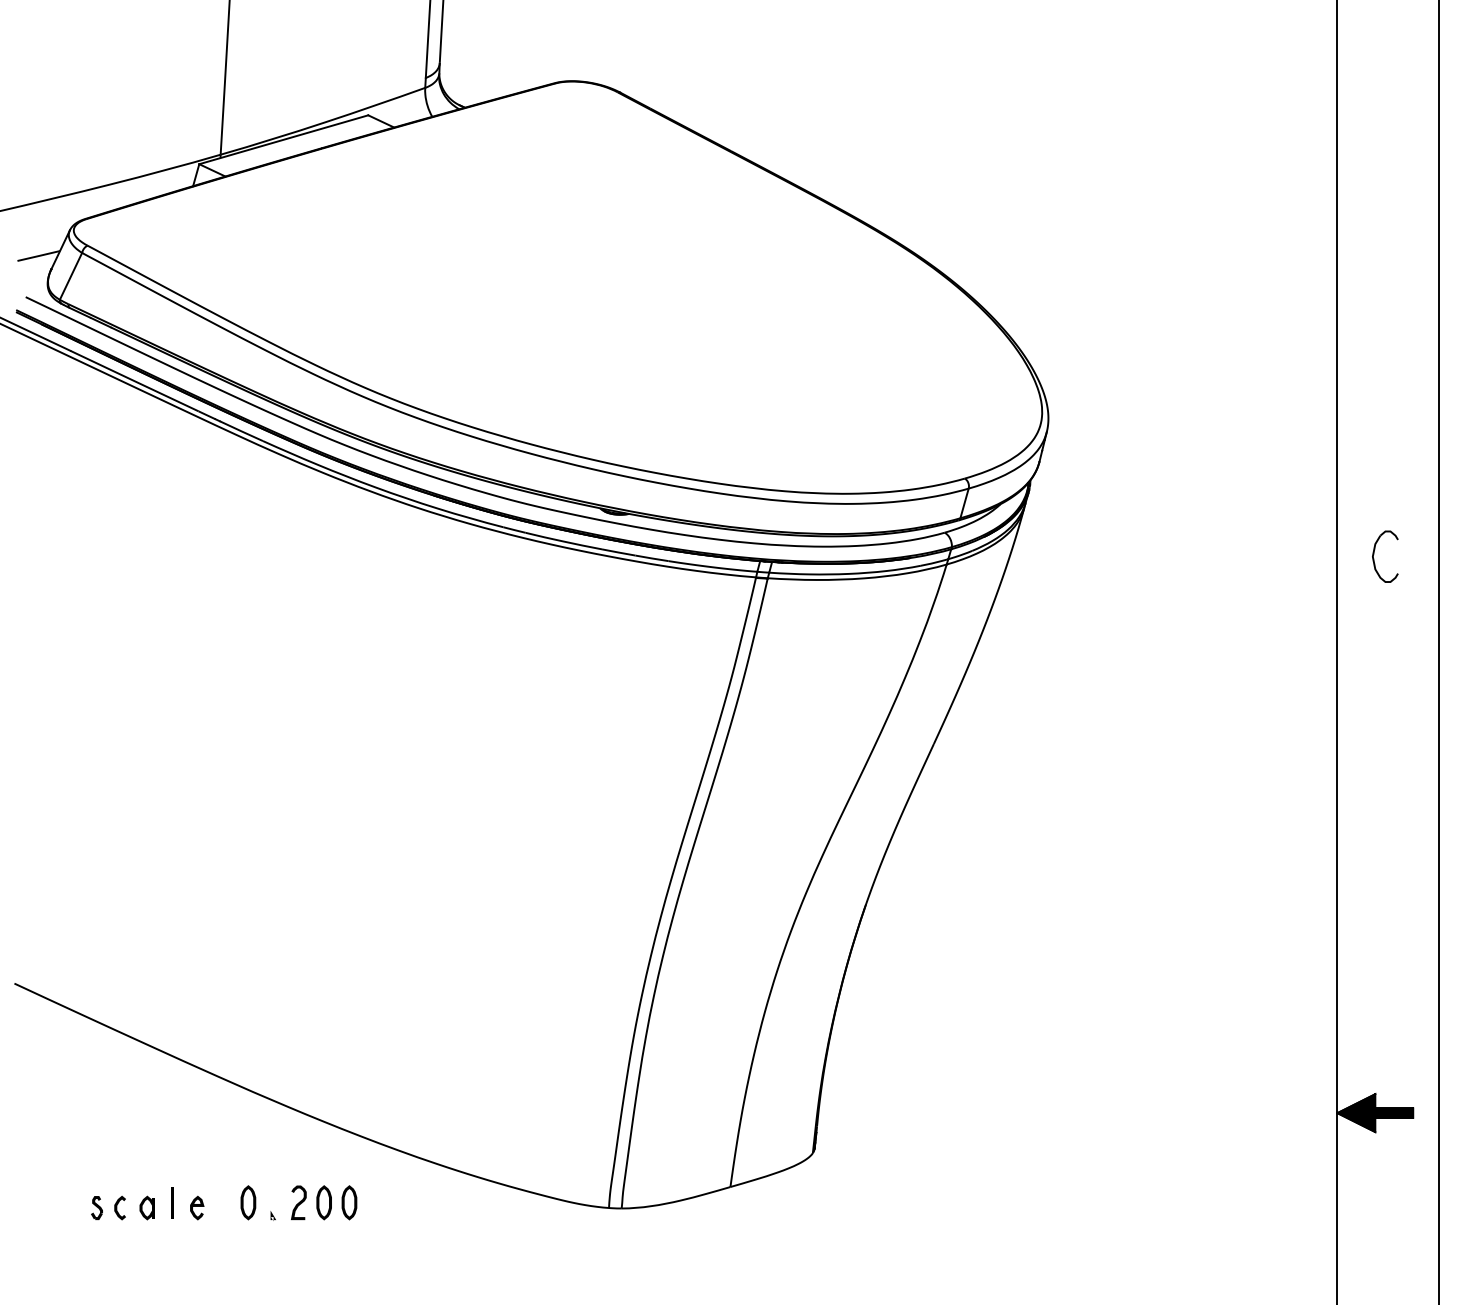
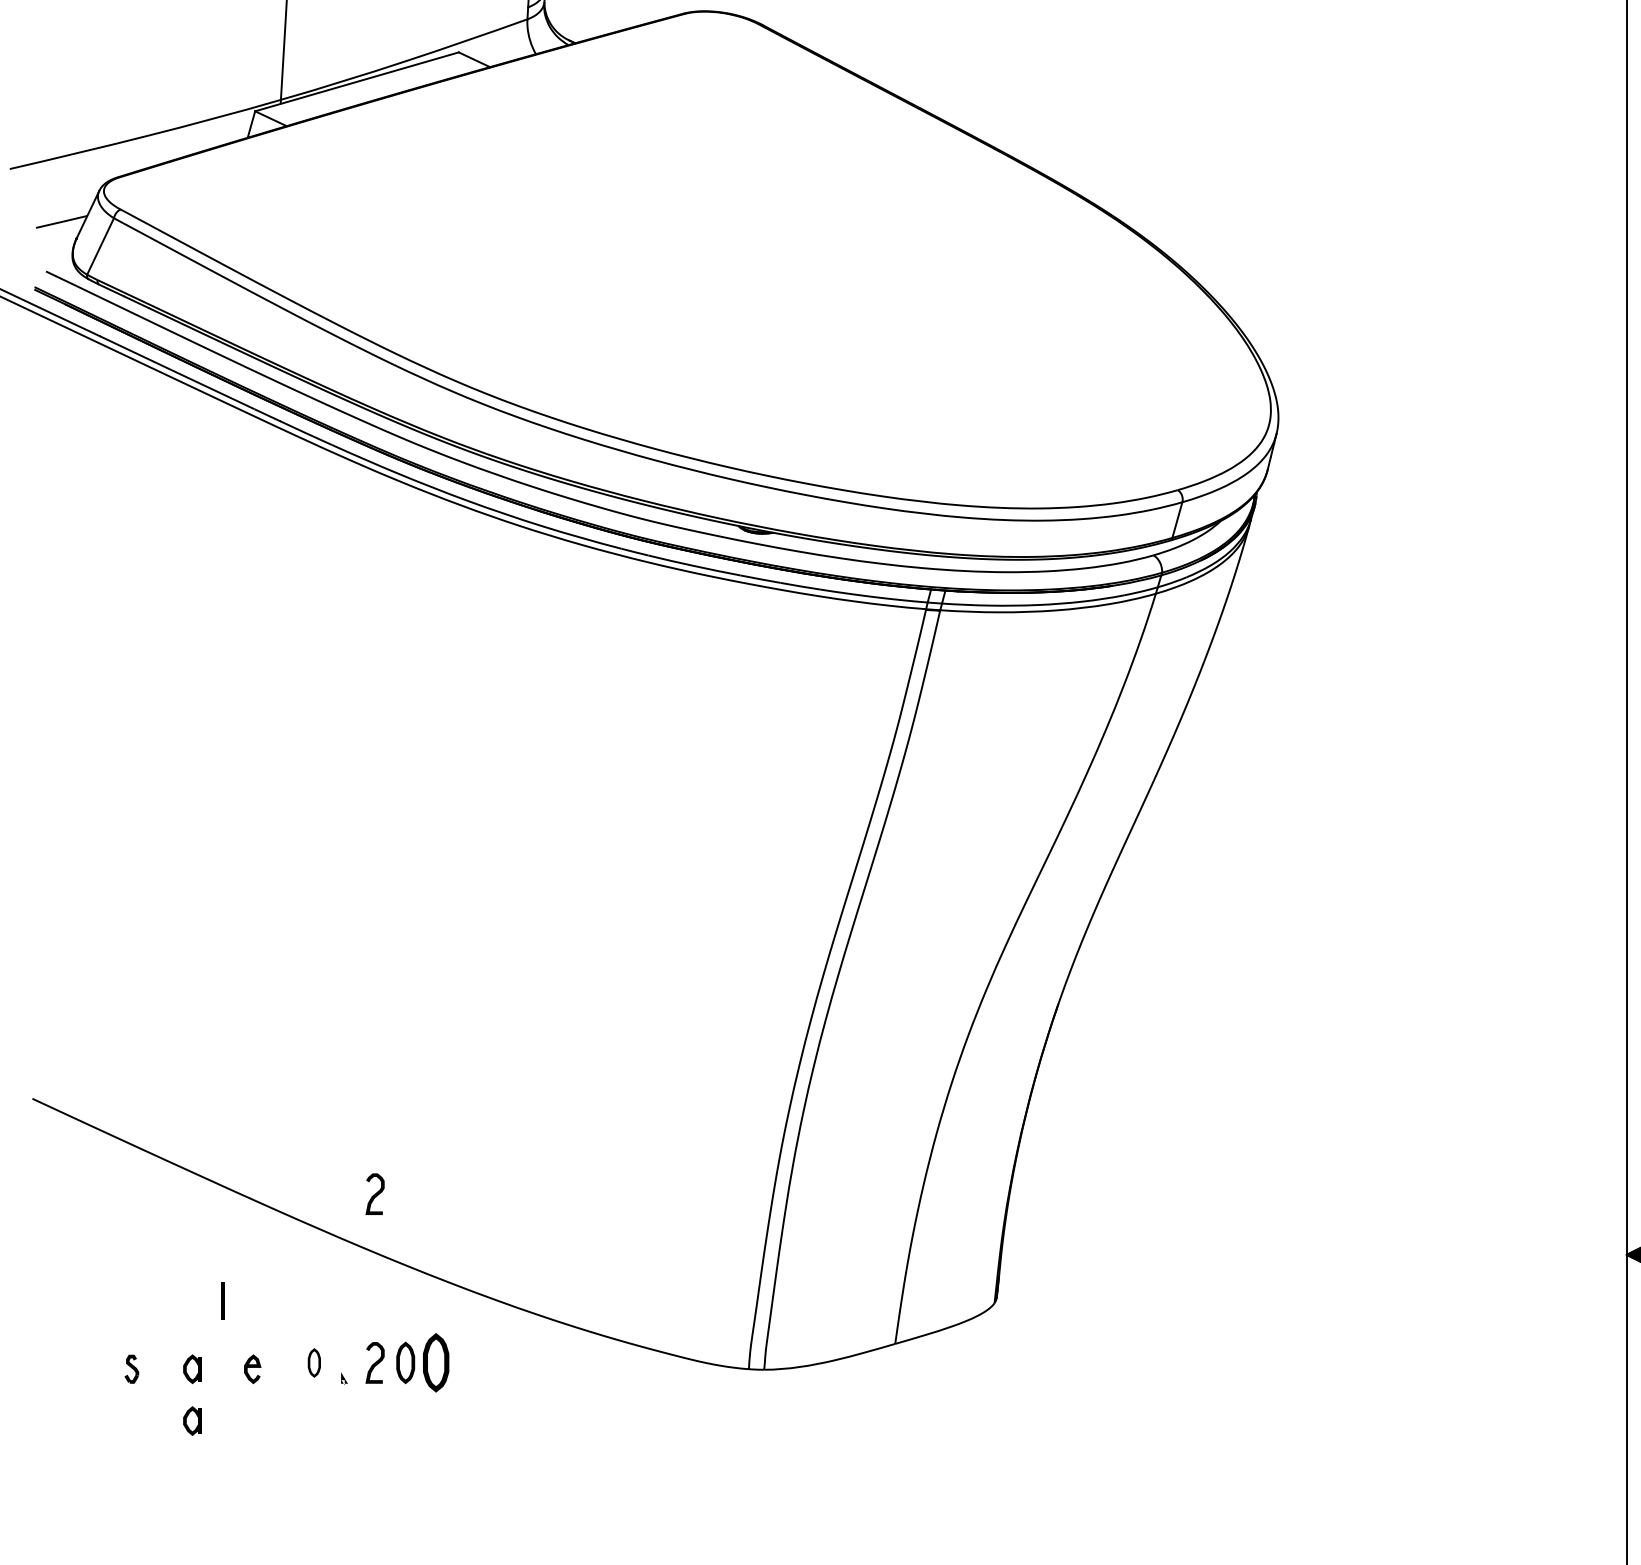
curve: (298, 1062) -> (374, 1193), added
line: (172, 1202) -> (222, 1301), moved
part: (248, 1202) -> (314, 1362), size x0.7
part: (349, 1202) -> (436, 1362), size x1.4
curve: (117, 1207) -> (156, 1368), removed
part: (146, 1250) -> (191, 1420), added

